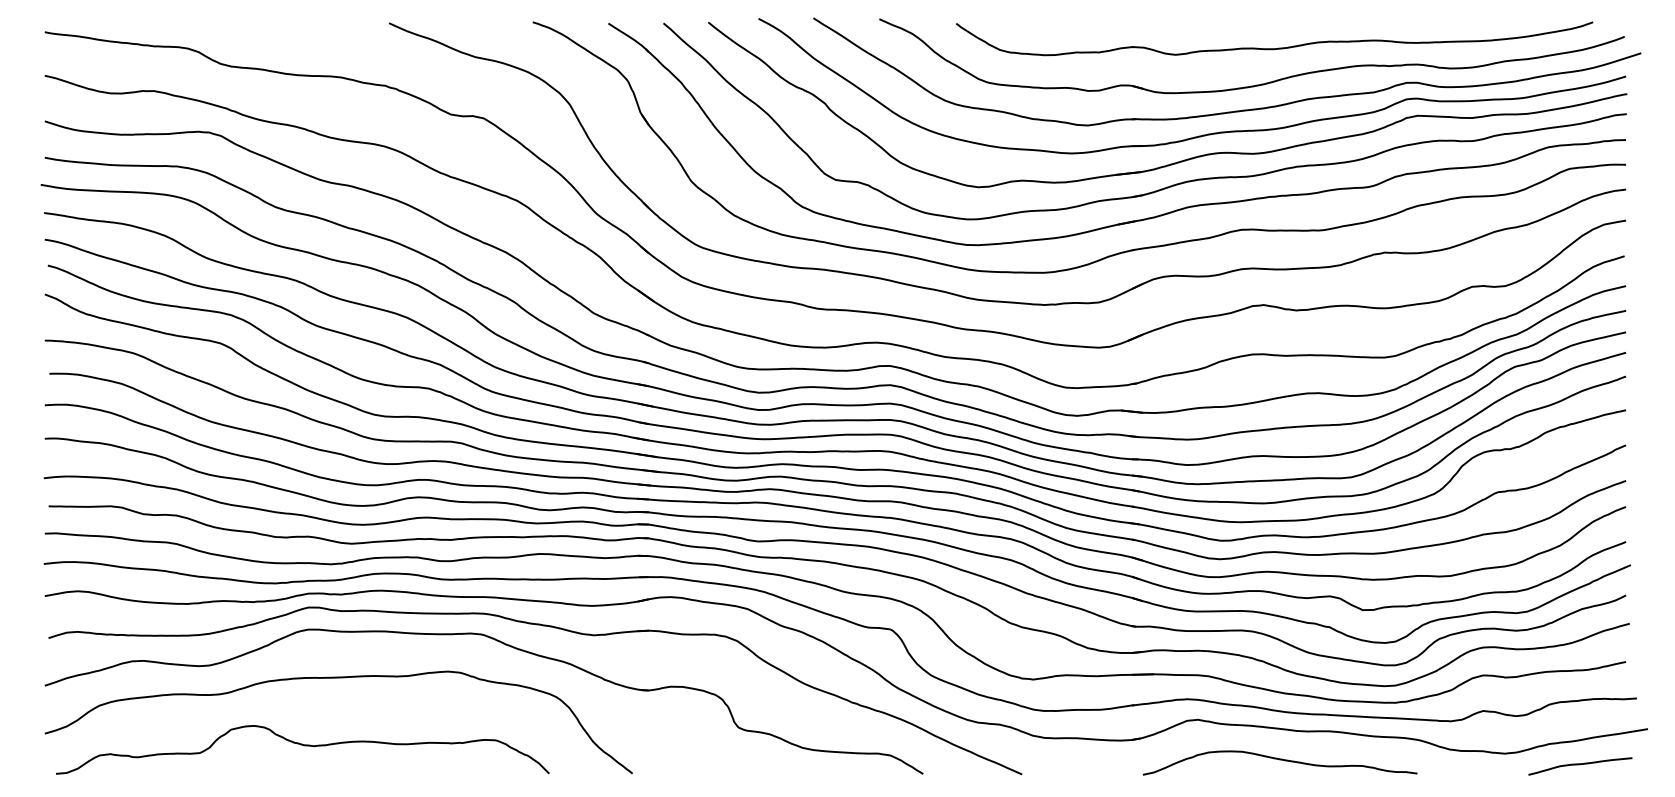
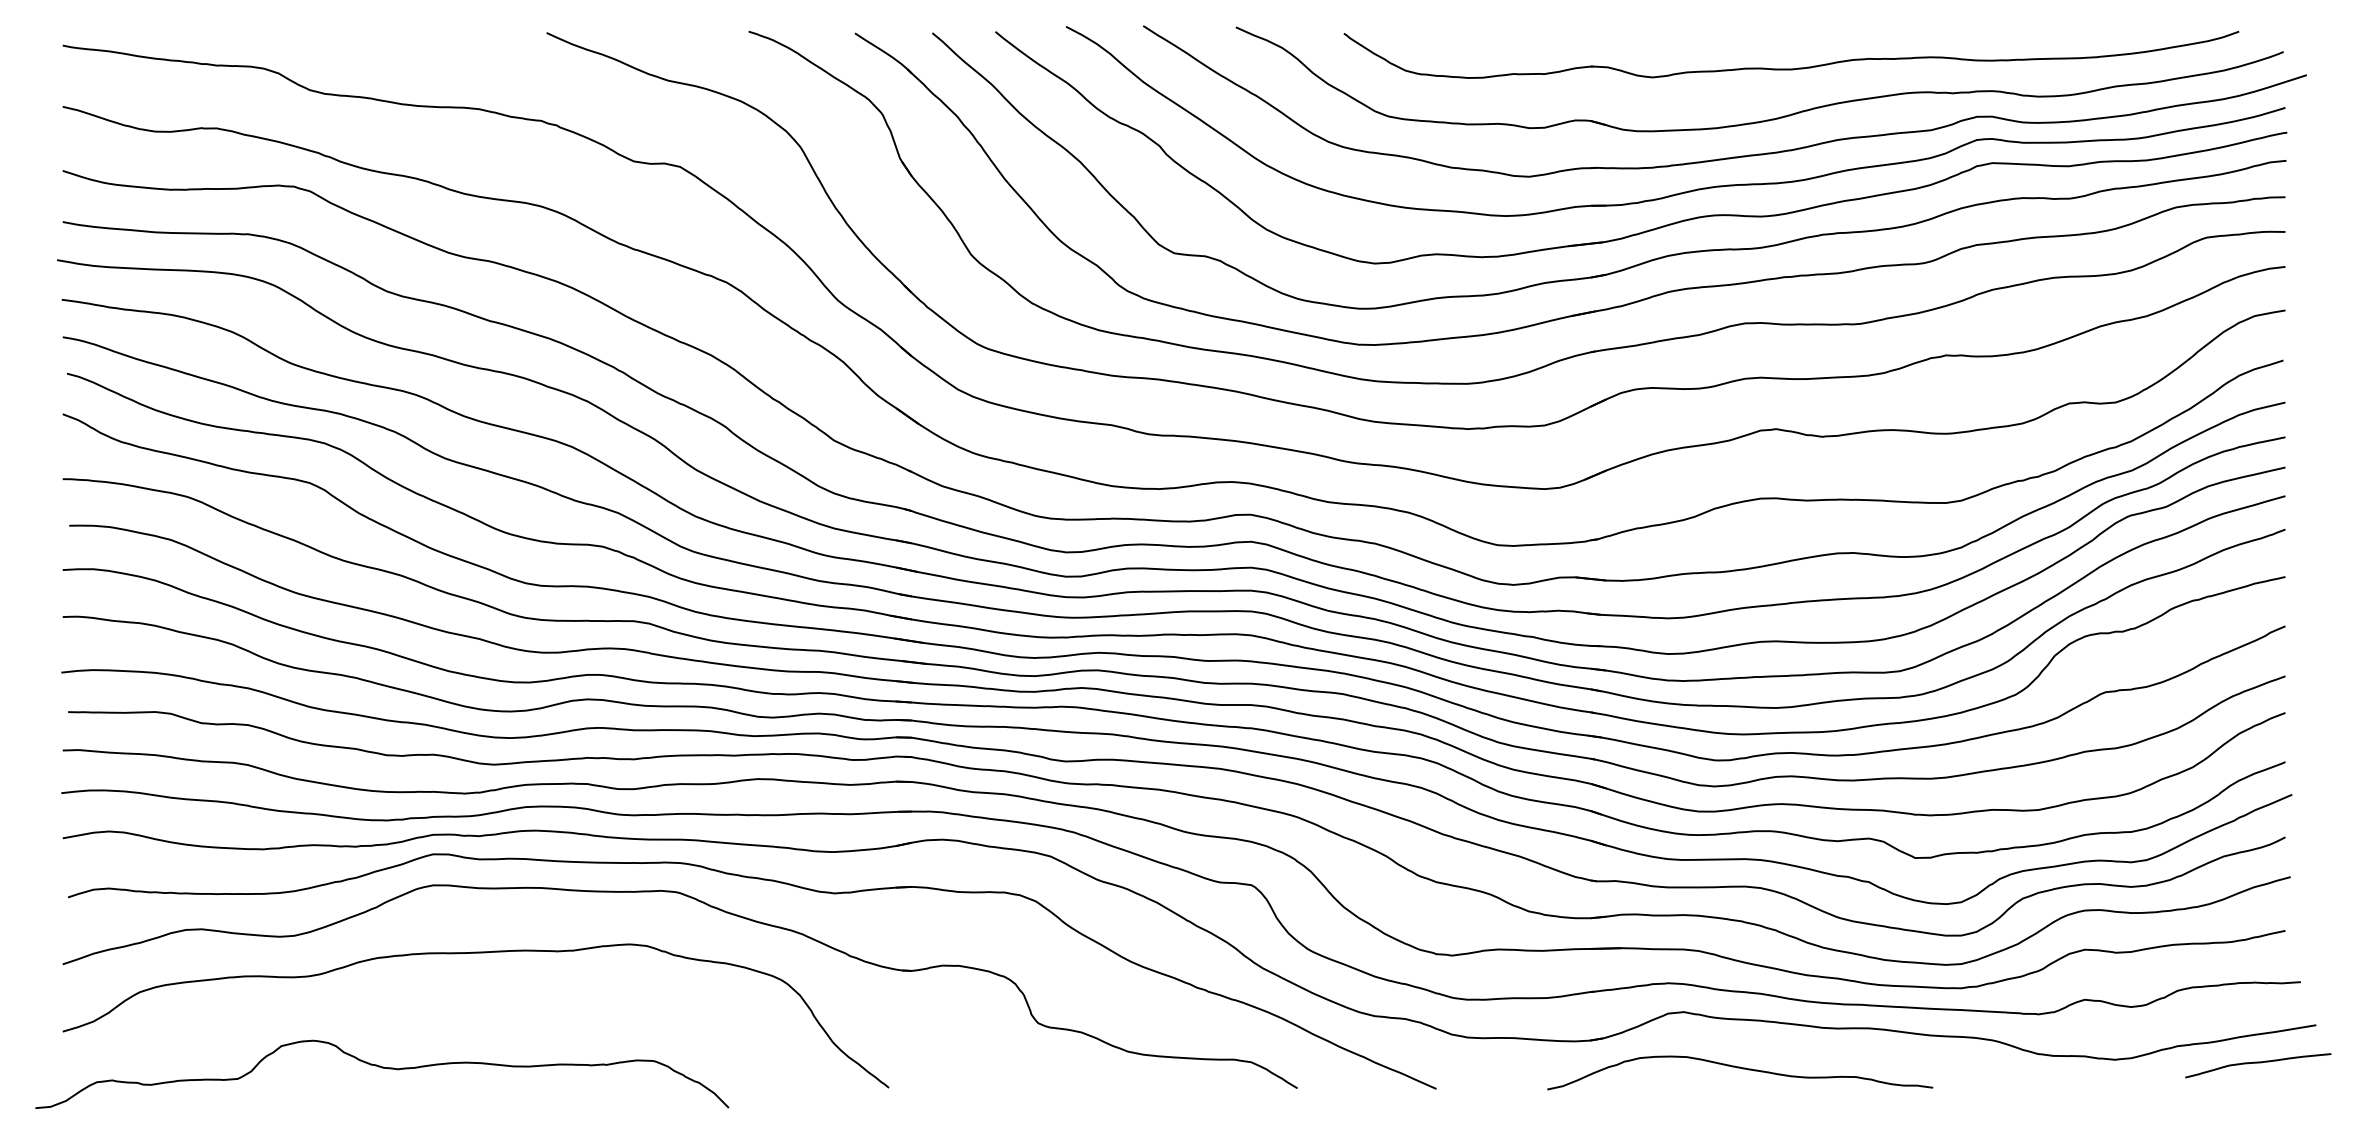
curve: (302, 745) -> (382, 1068), moved
curve: (1281, 760) -> (1742, 1069), moved
curve: (1580, 764) -> (2258, 1063), moved

